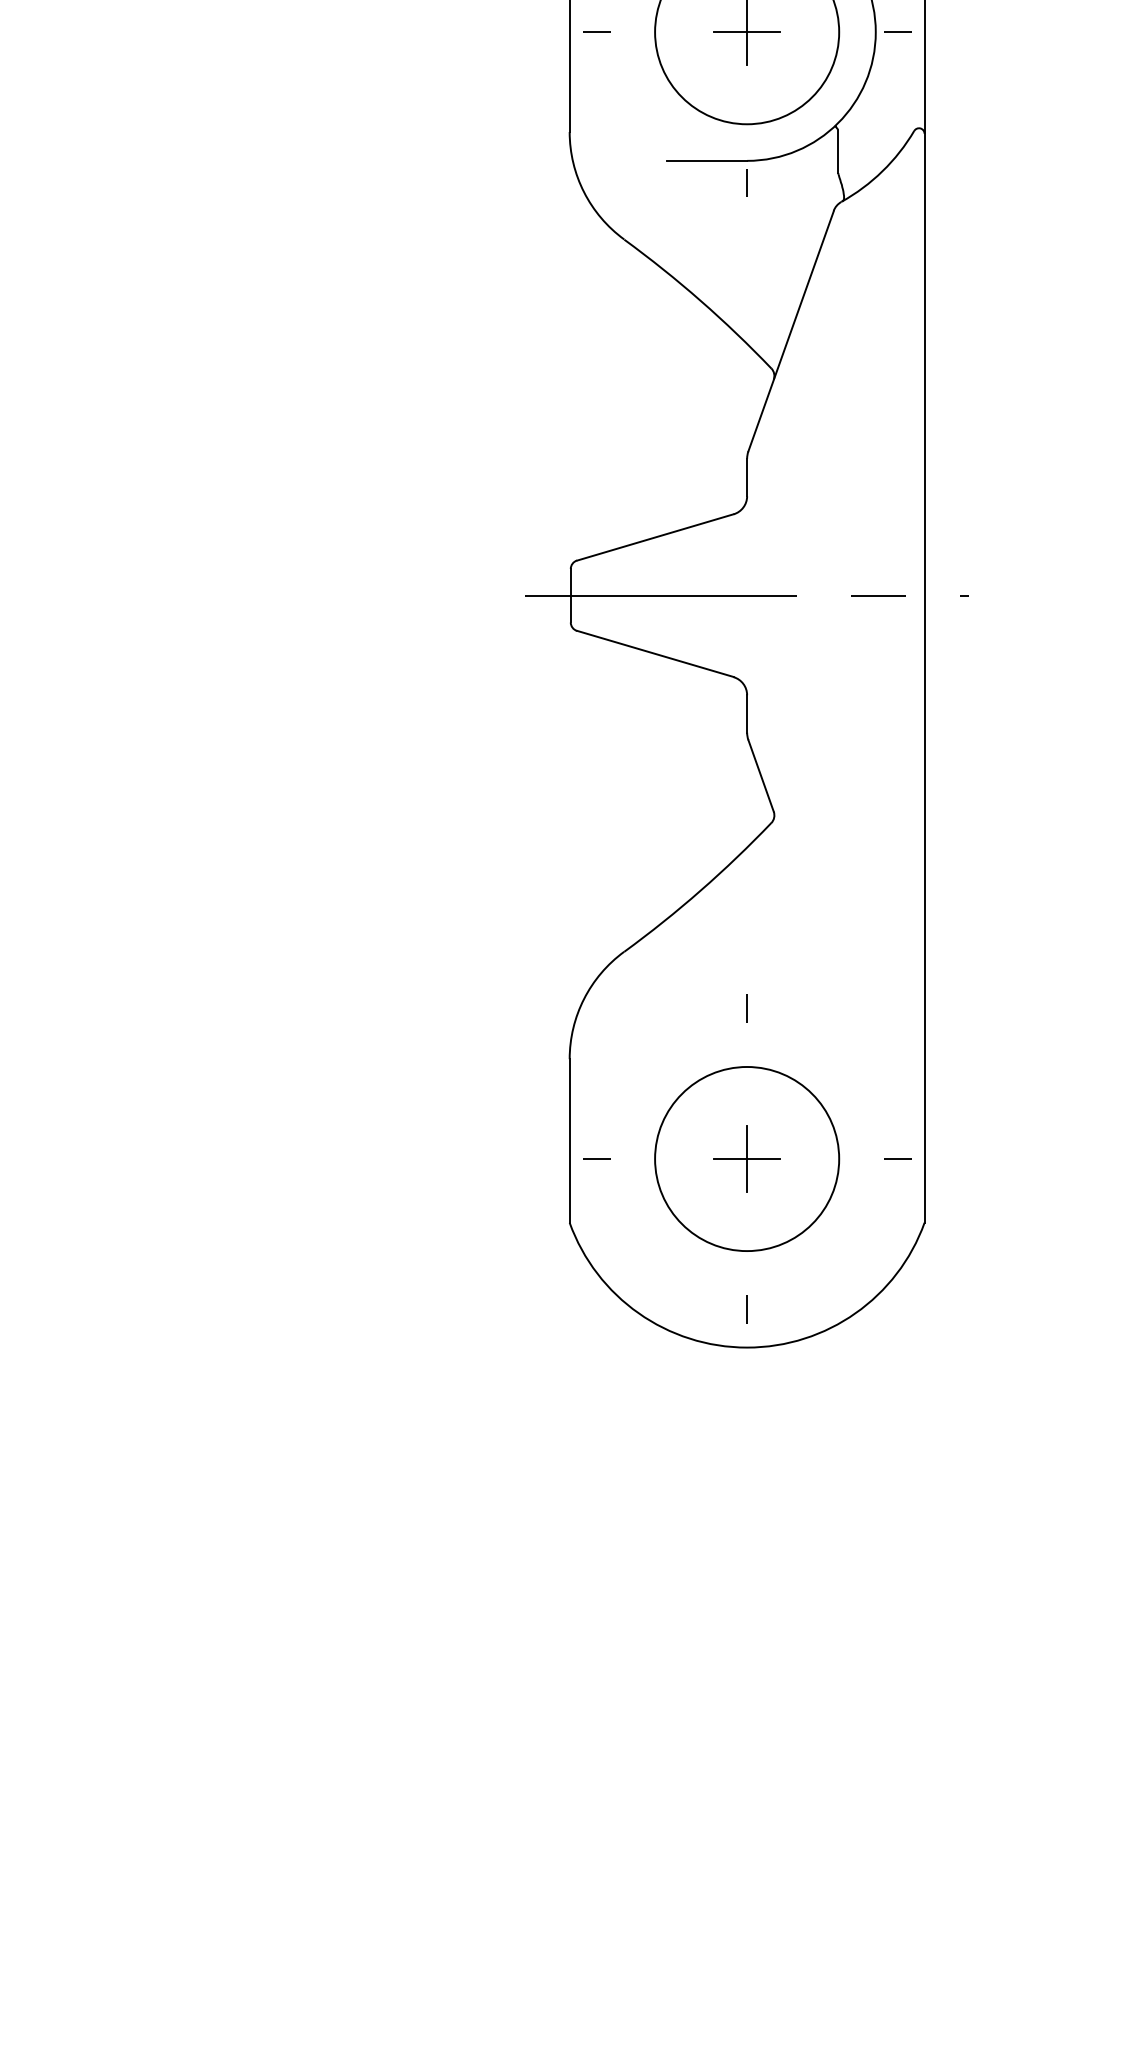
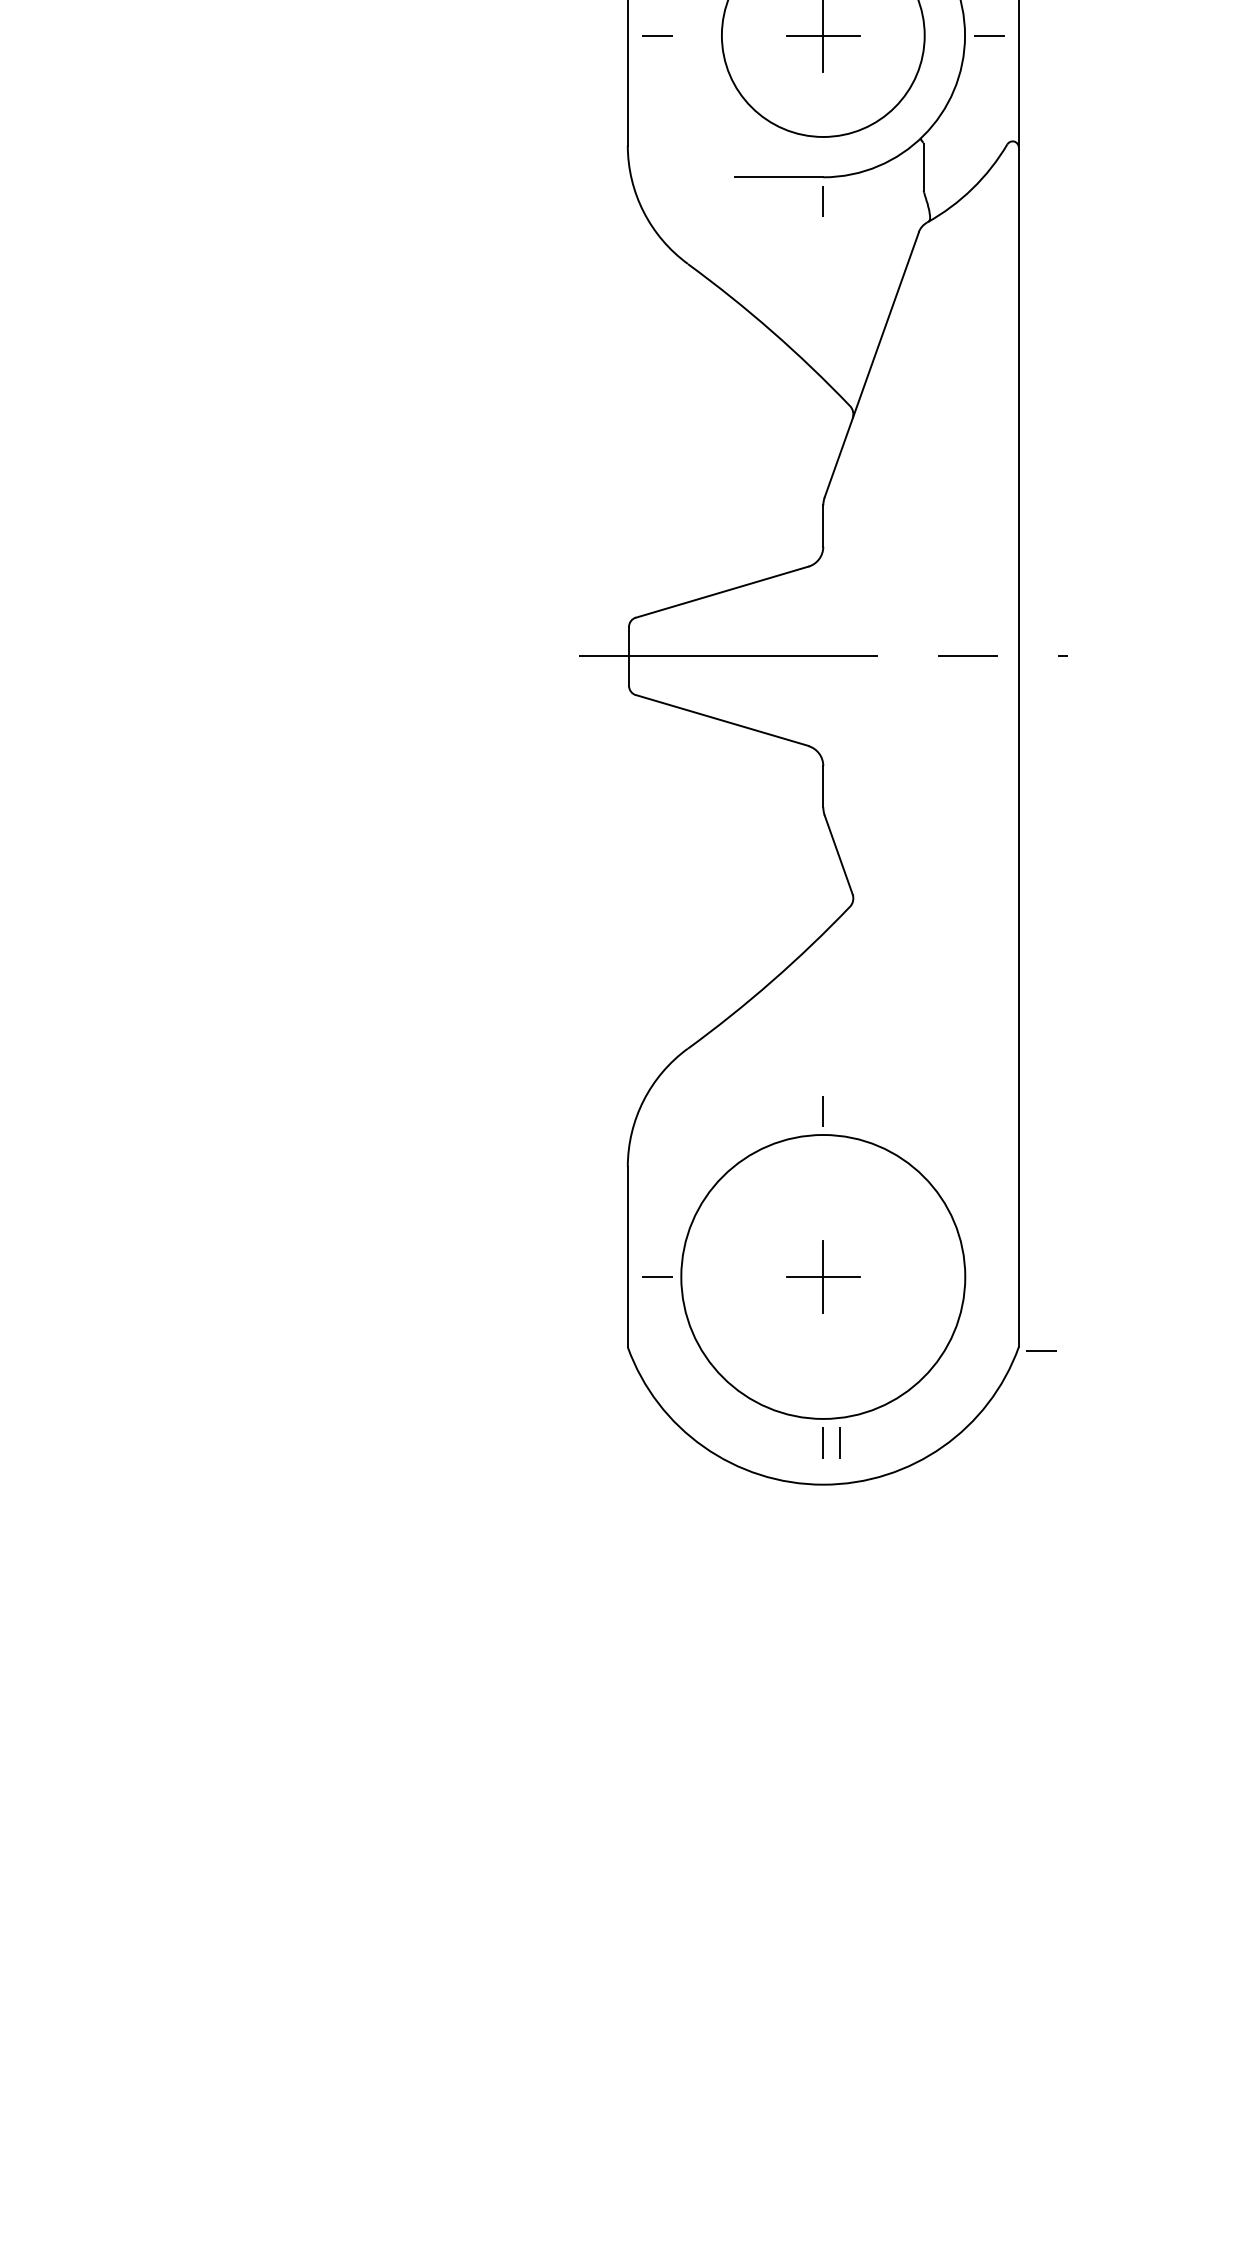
circle: (746, 1158) -> (822, 1276), size x1.4
line: (897, 1158) -> (1041, 1350), moved
line: (761, 1309) -> (839, 1442), added

